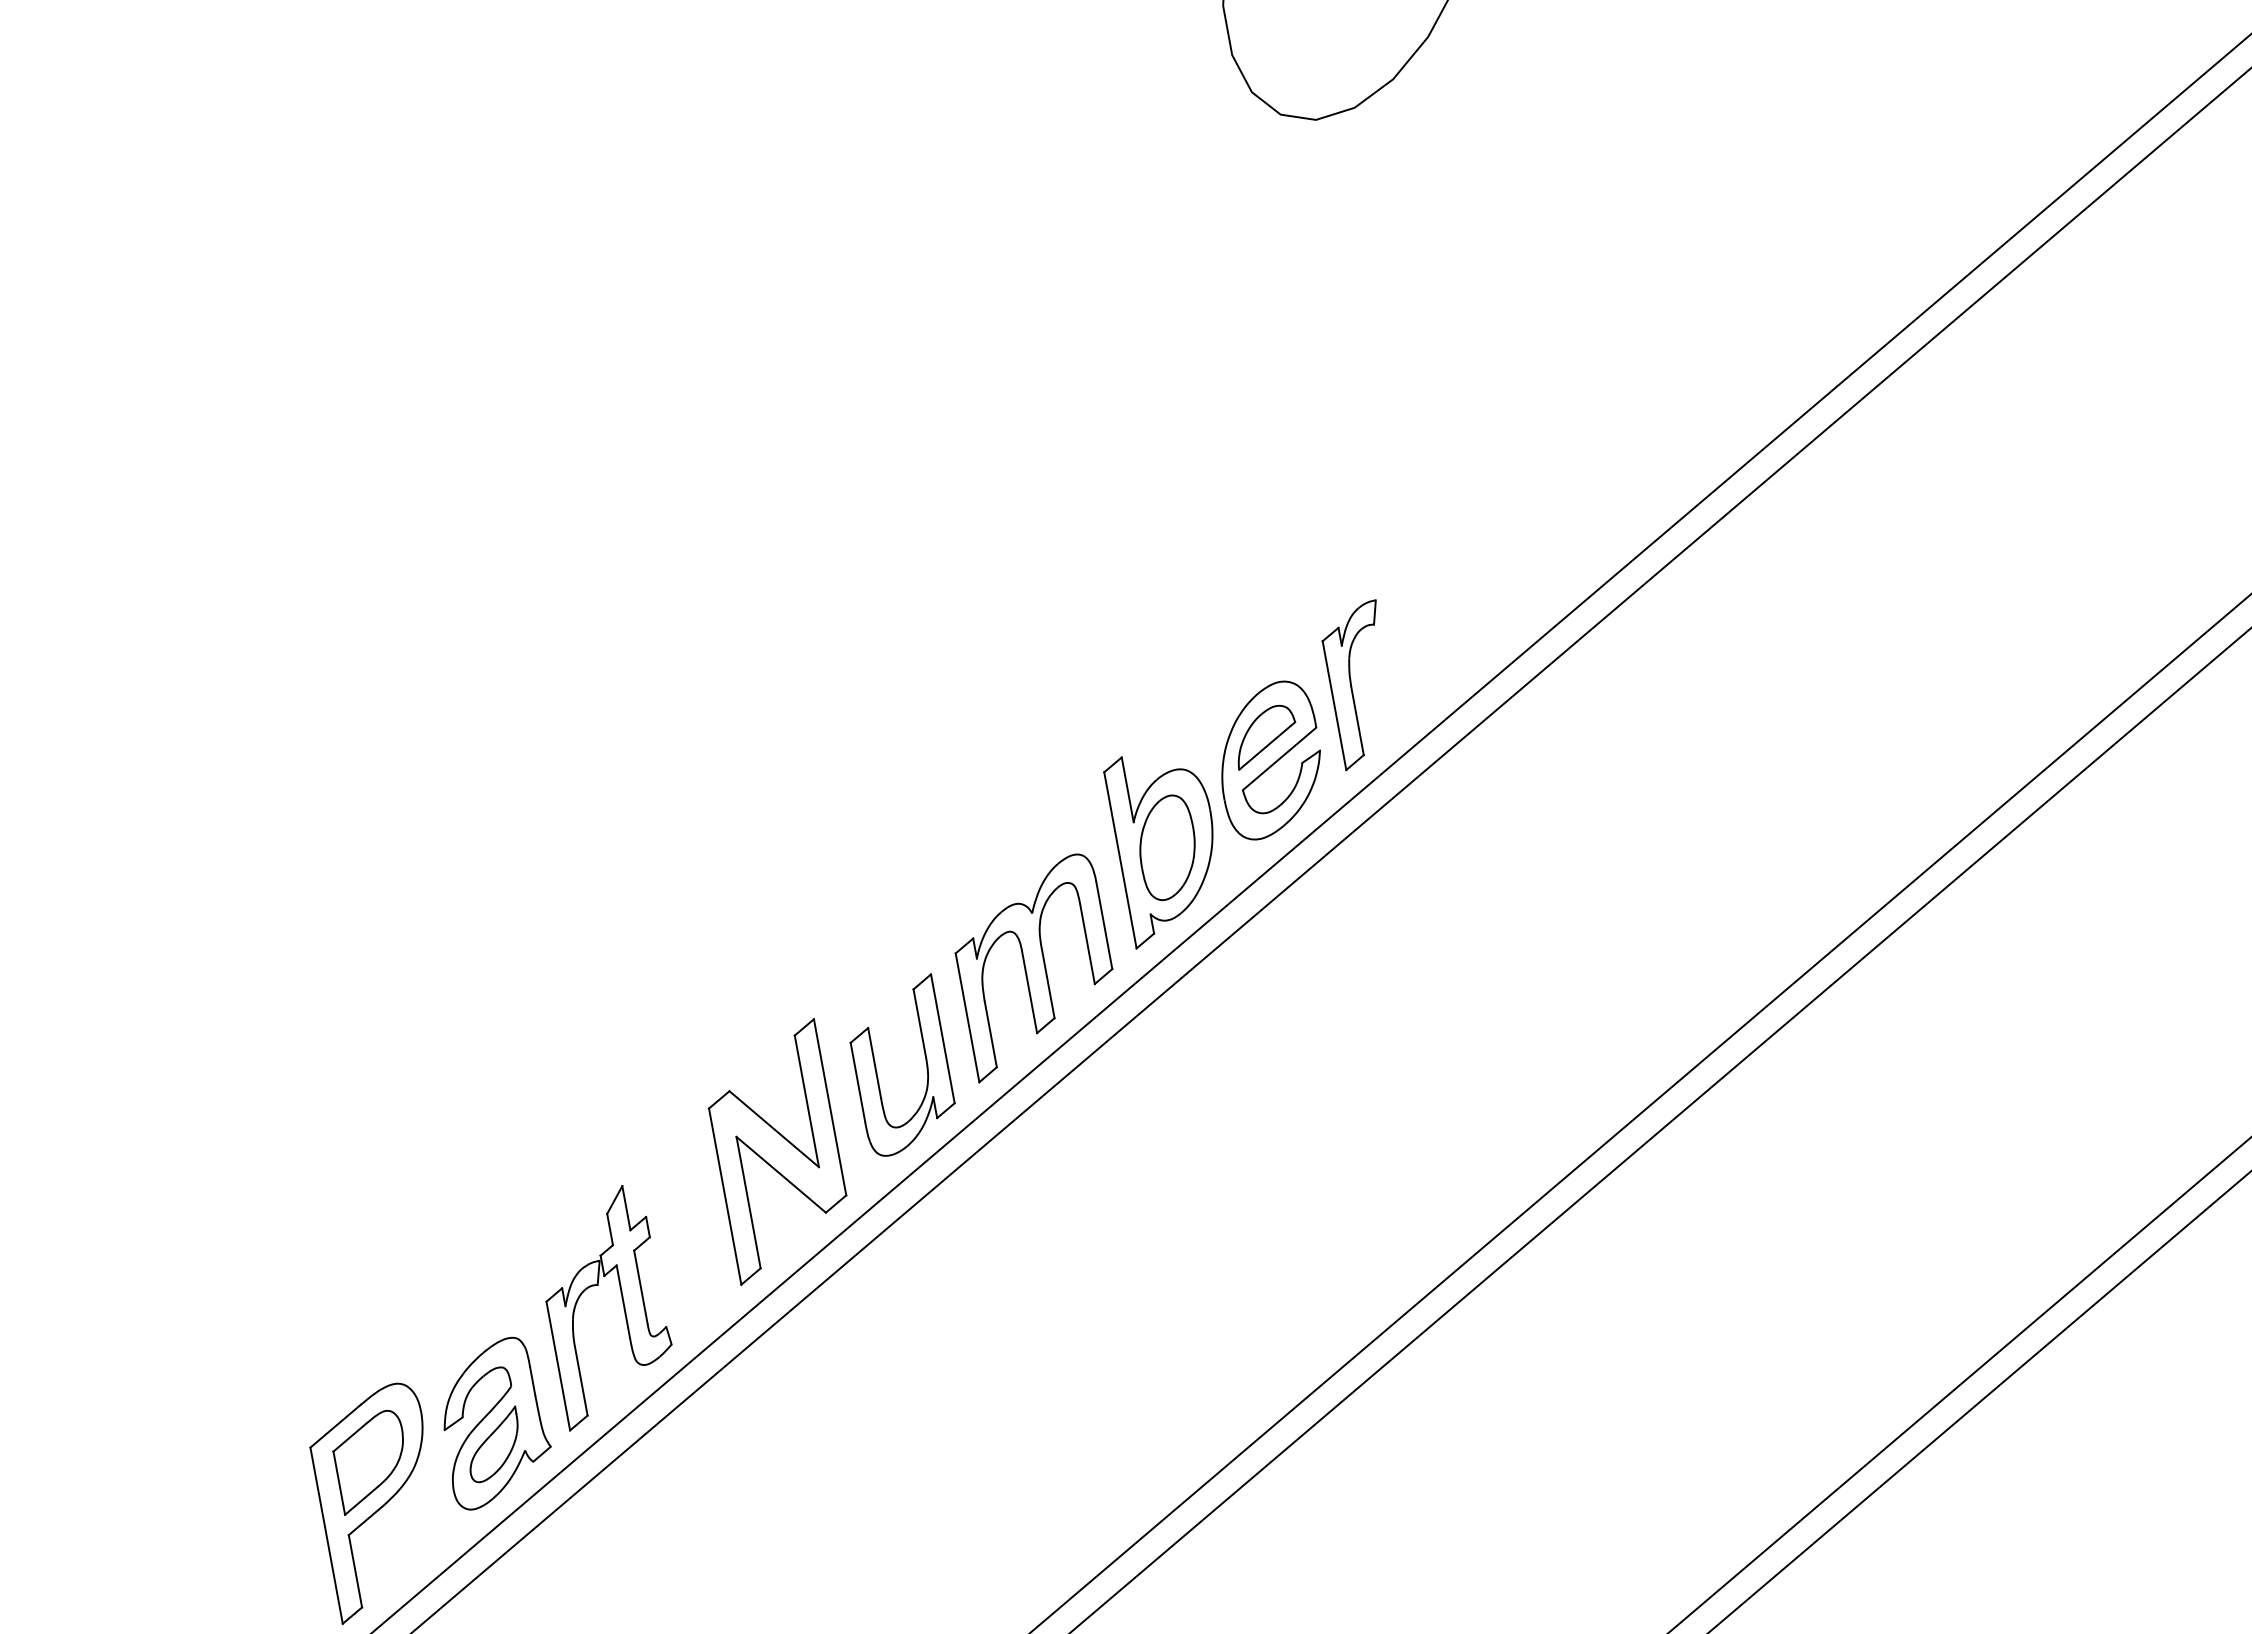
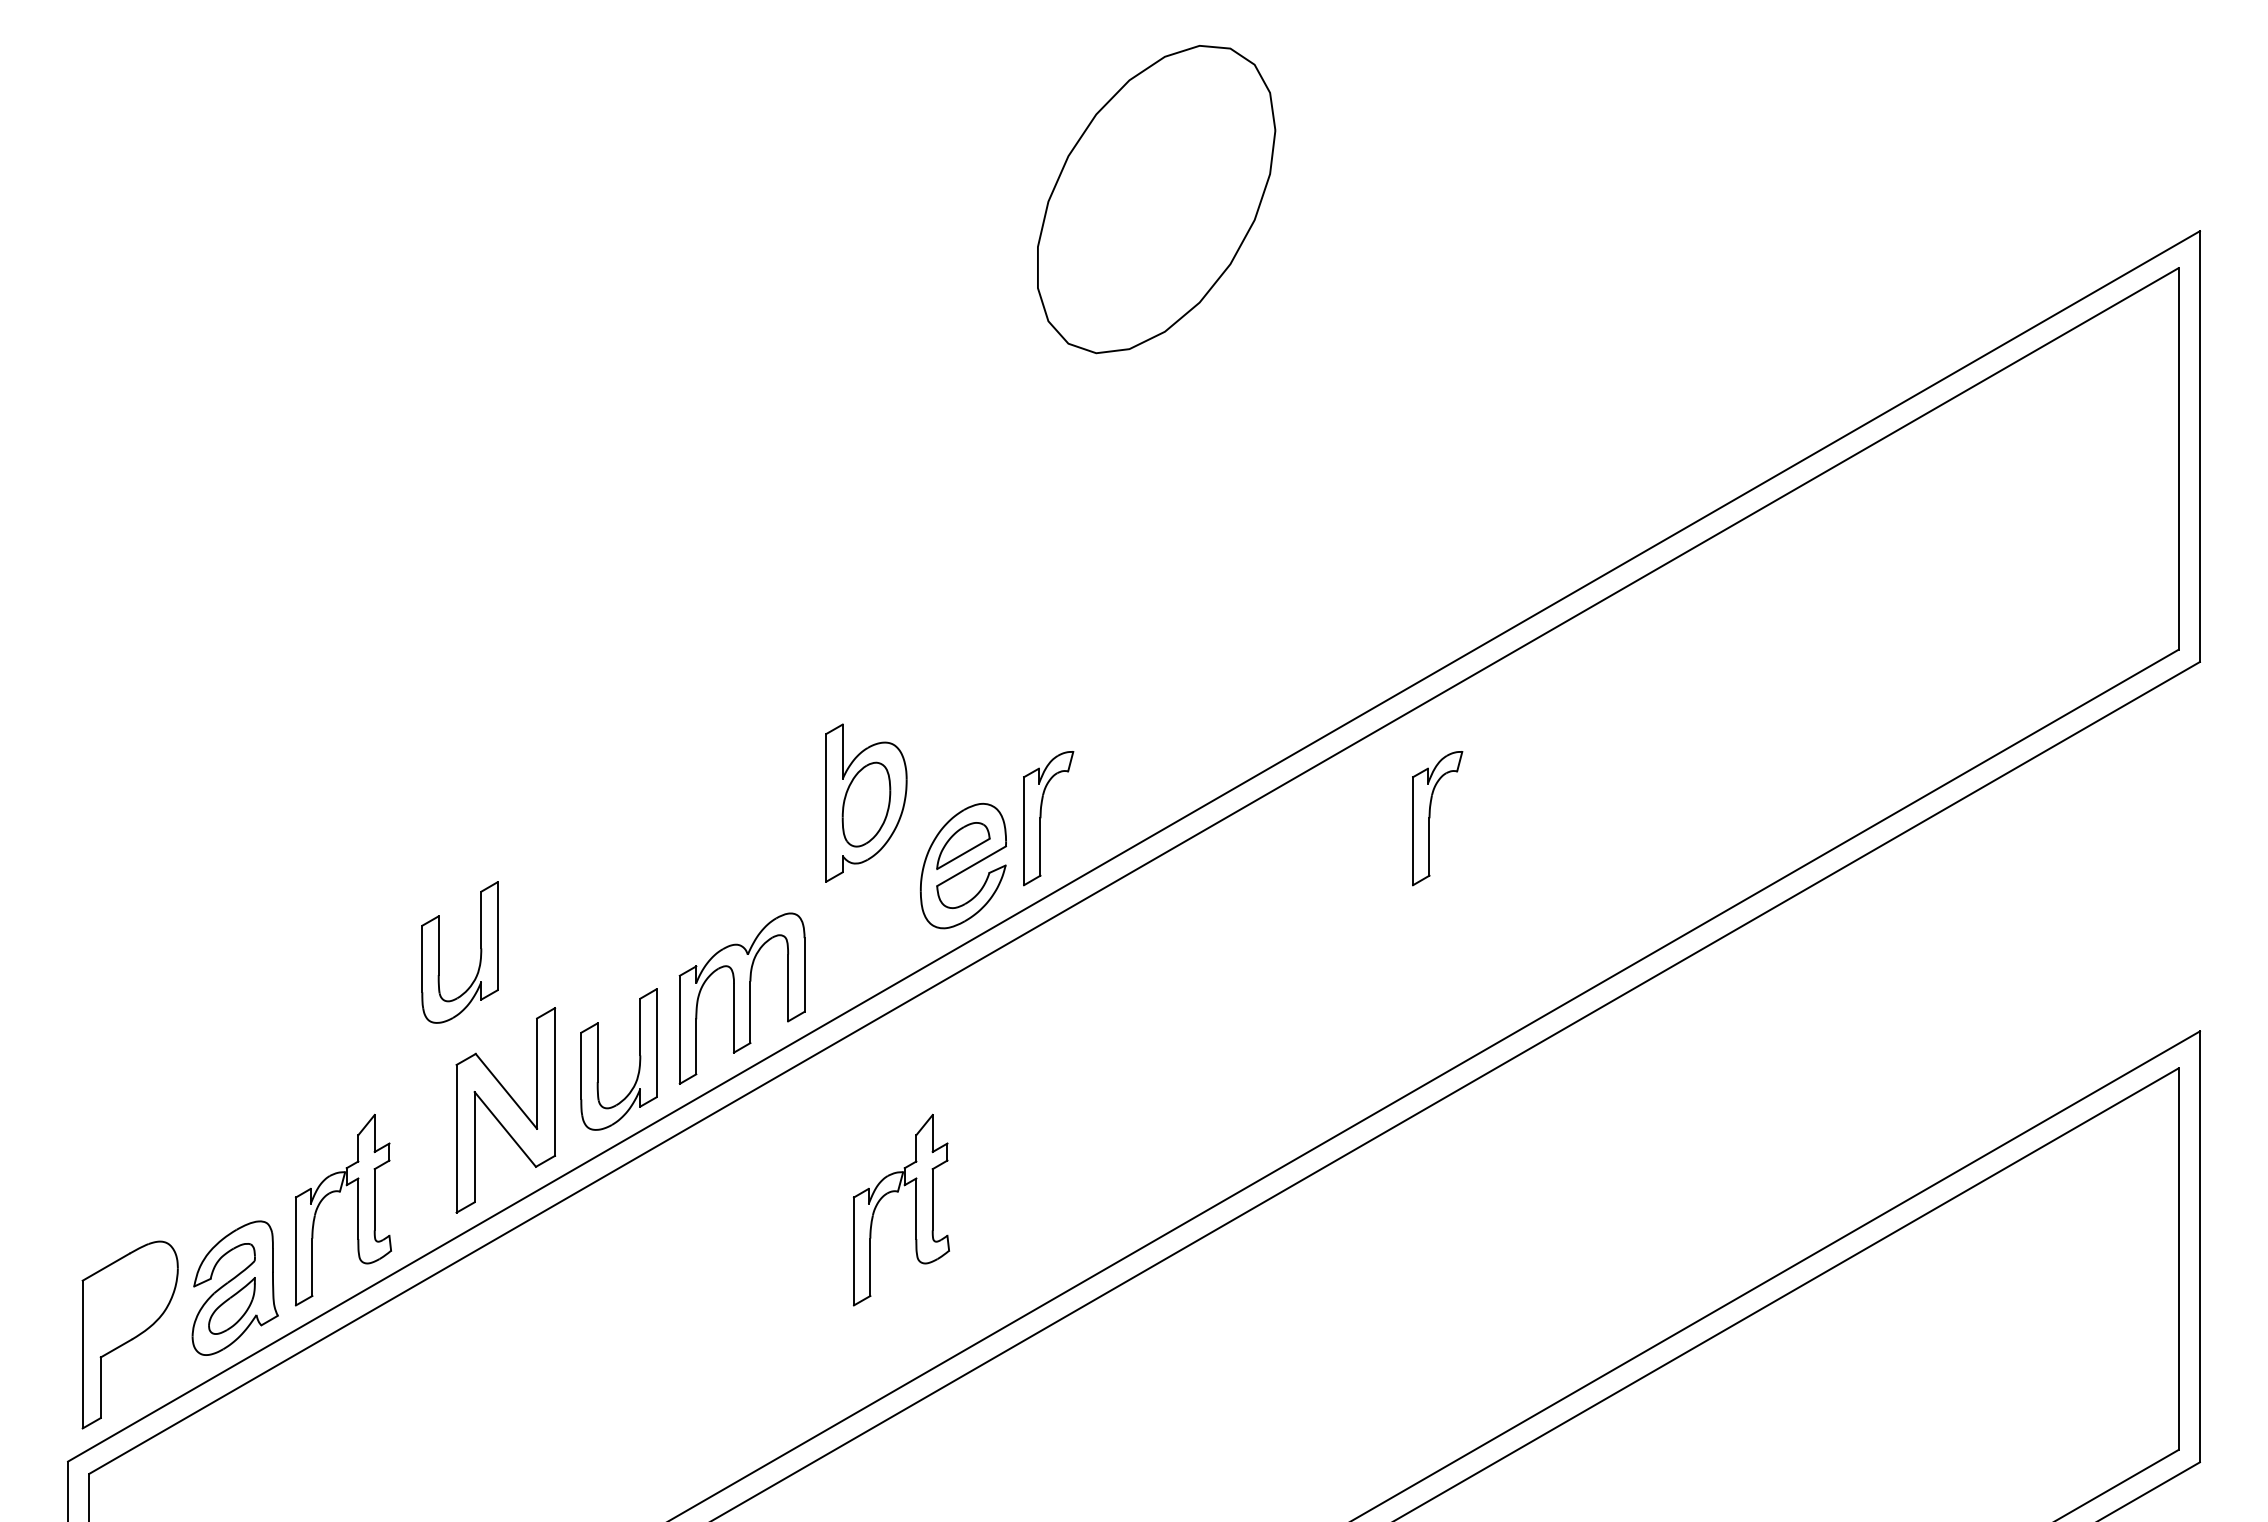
part: (1816, 601) -> (1430, 818), added
part: (1167, 845) -> (866, 802), moved
part: (664, 978) -> (439, 952), added
part: (1287, 1180) -> (915, 1209), added
part: (370, 1462) -> (129, 1301), removed

